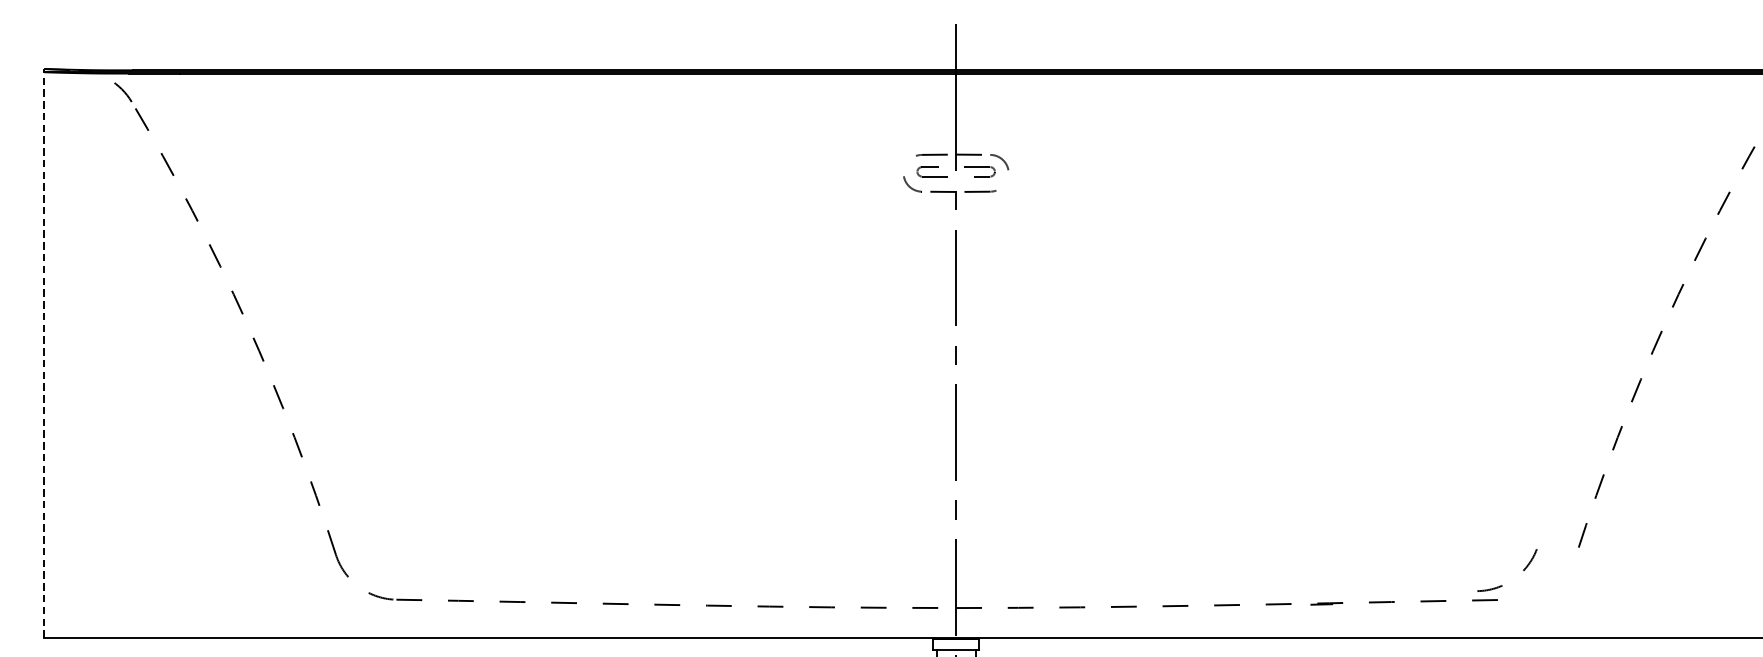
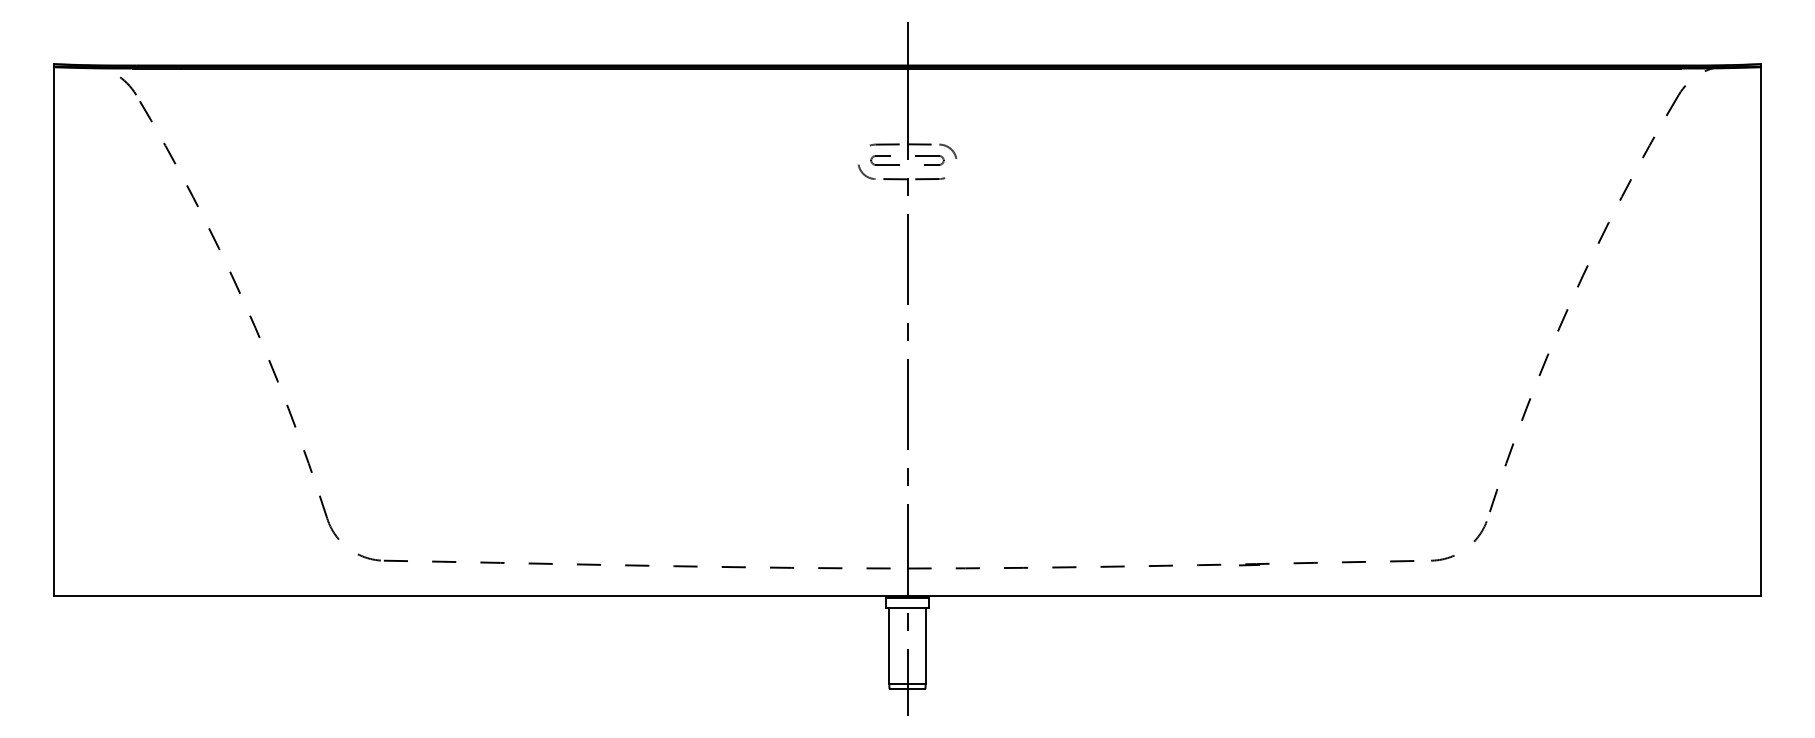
line: (44, 352) -> (54, 329), dashed -> solid
curve: (1522, 570) -> (1473, 541), moved

